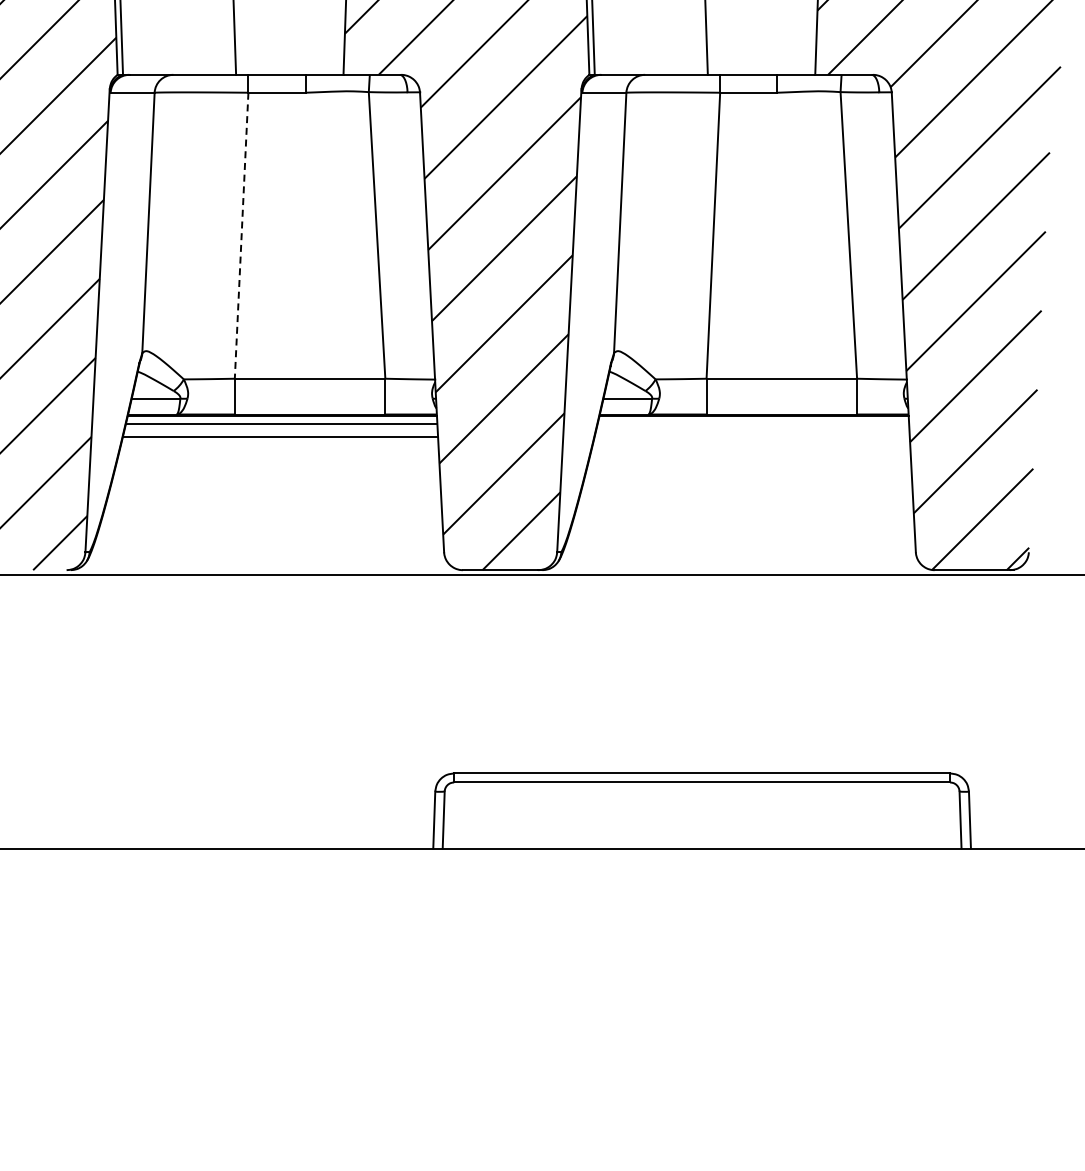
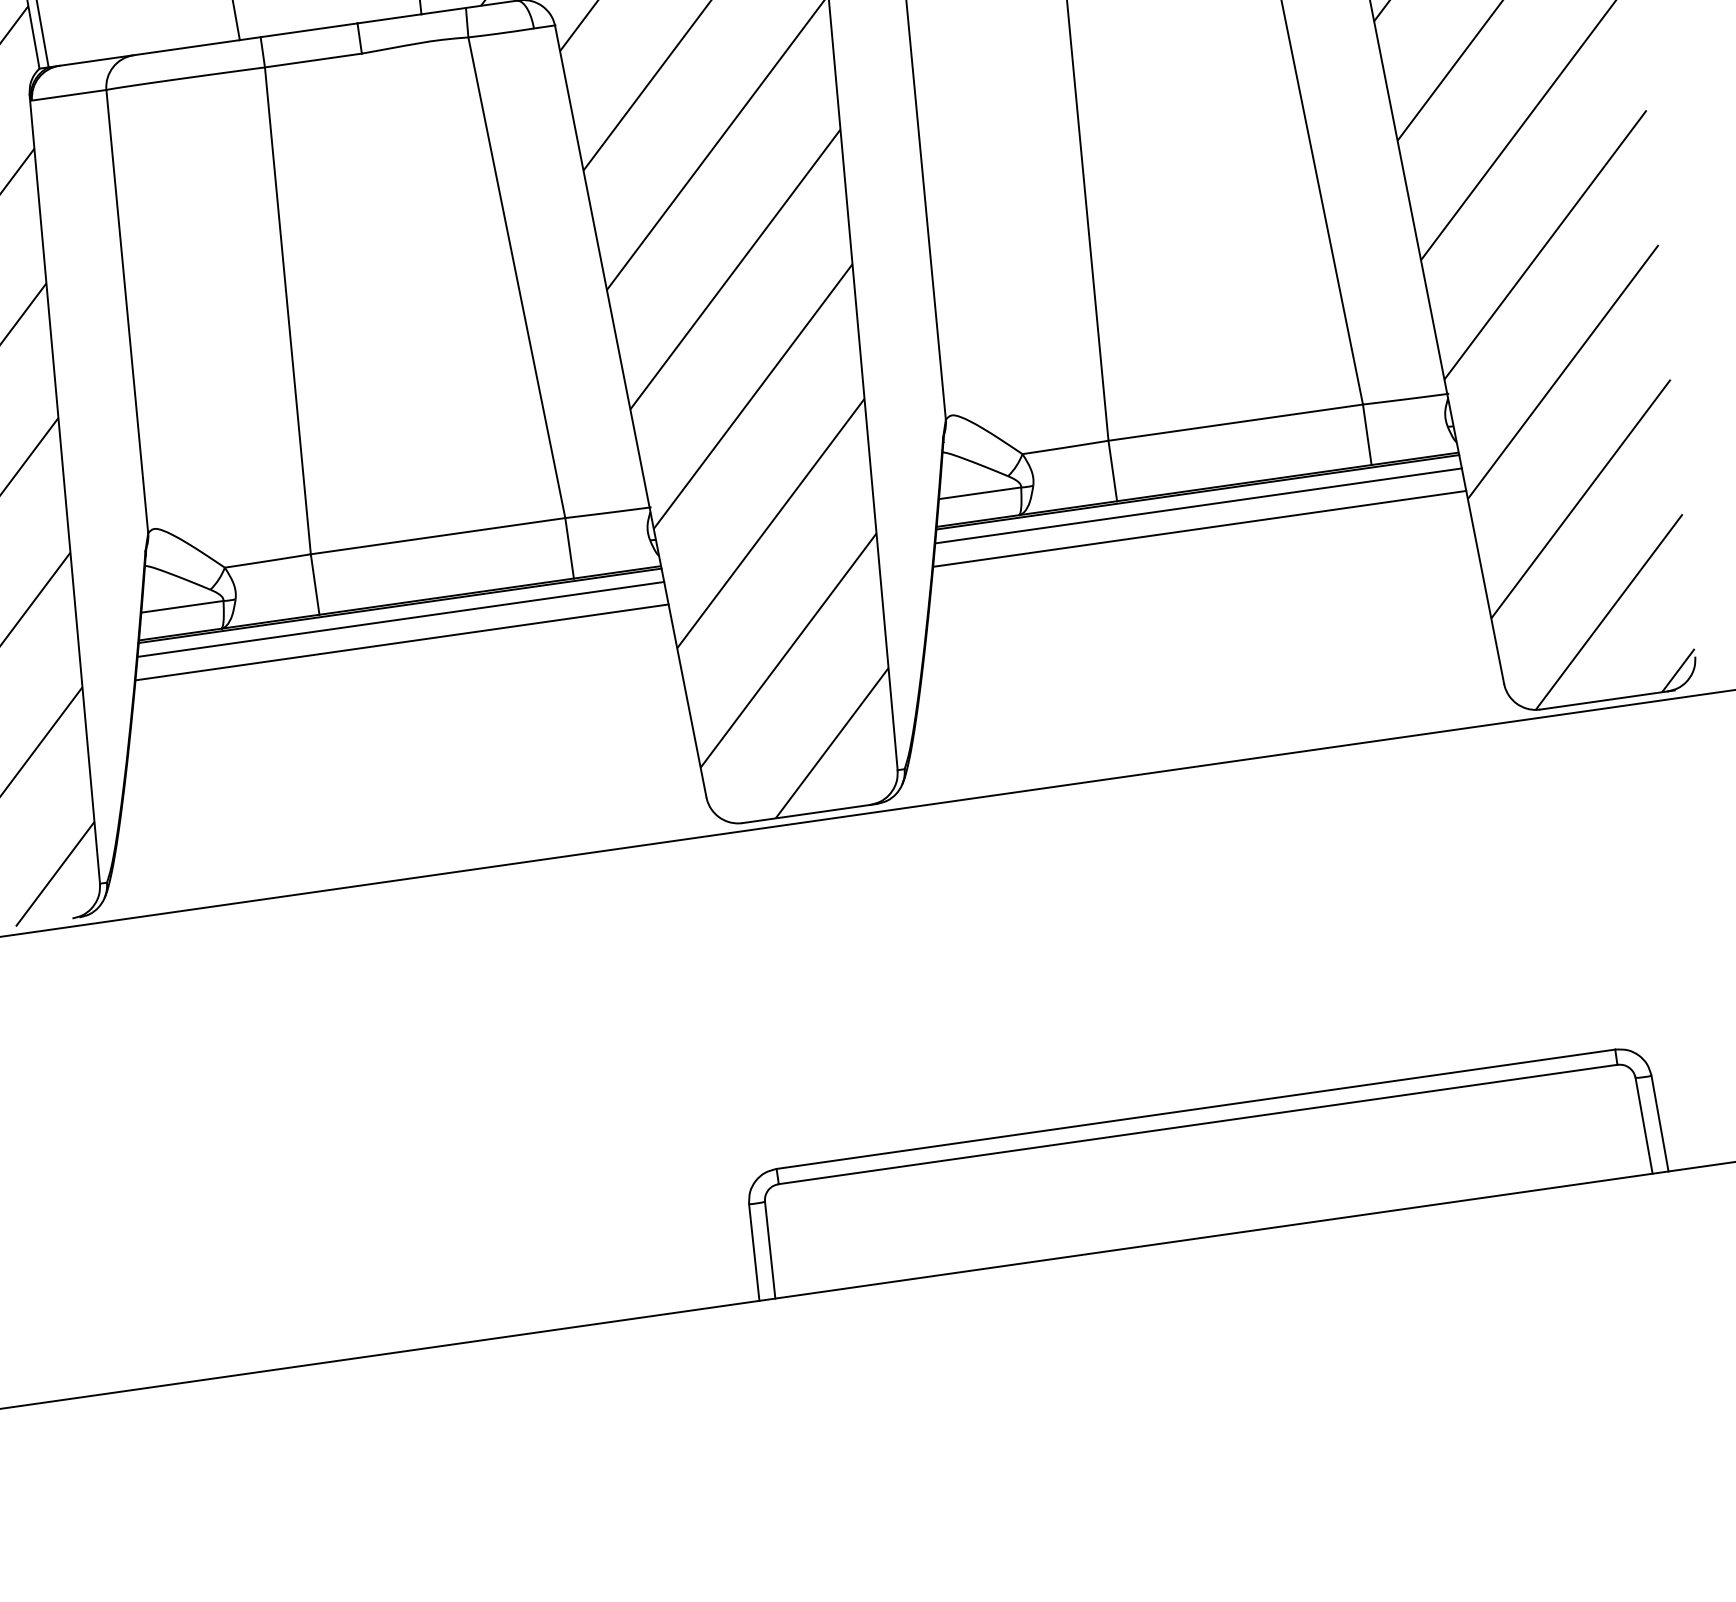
line: (241, 236) -> (287, 312), dashed -> solid
line: (753, 423) -> (1198, 505), added
line: (751, 437) -> (1198, 529), added

